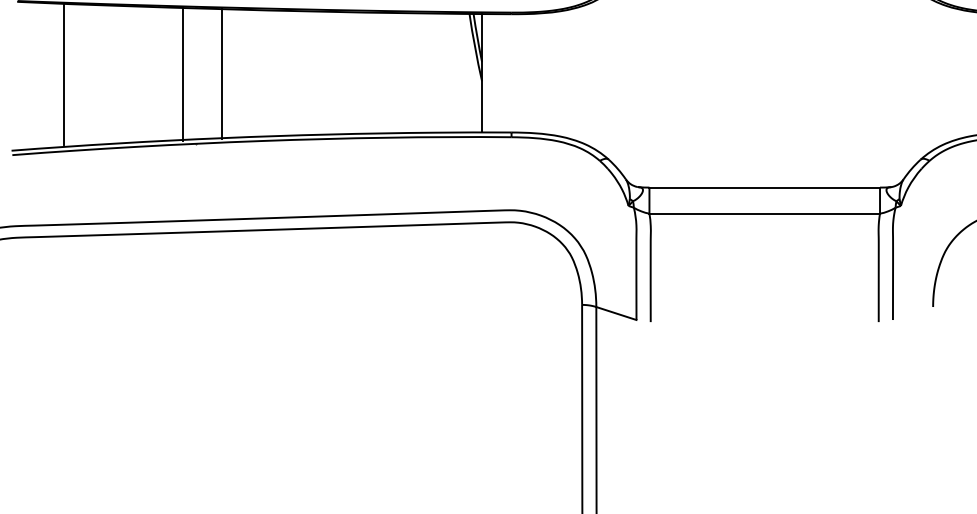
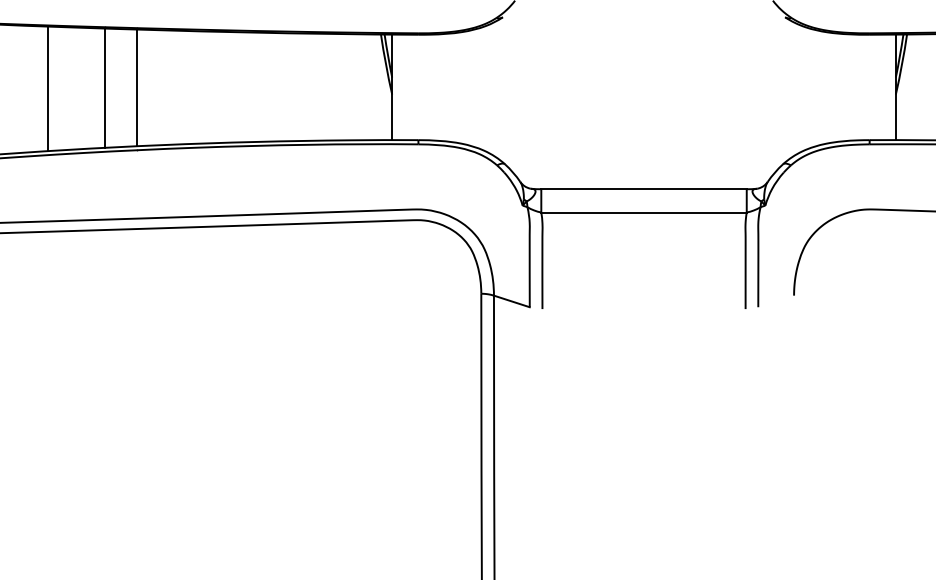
line: (182, 73) -> (104, 87), moved
line: (222, 73) -> (137, 87), moved
line: (63, 74) -> (48, 88), moved

